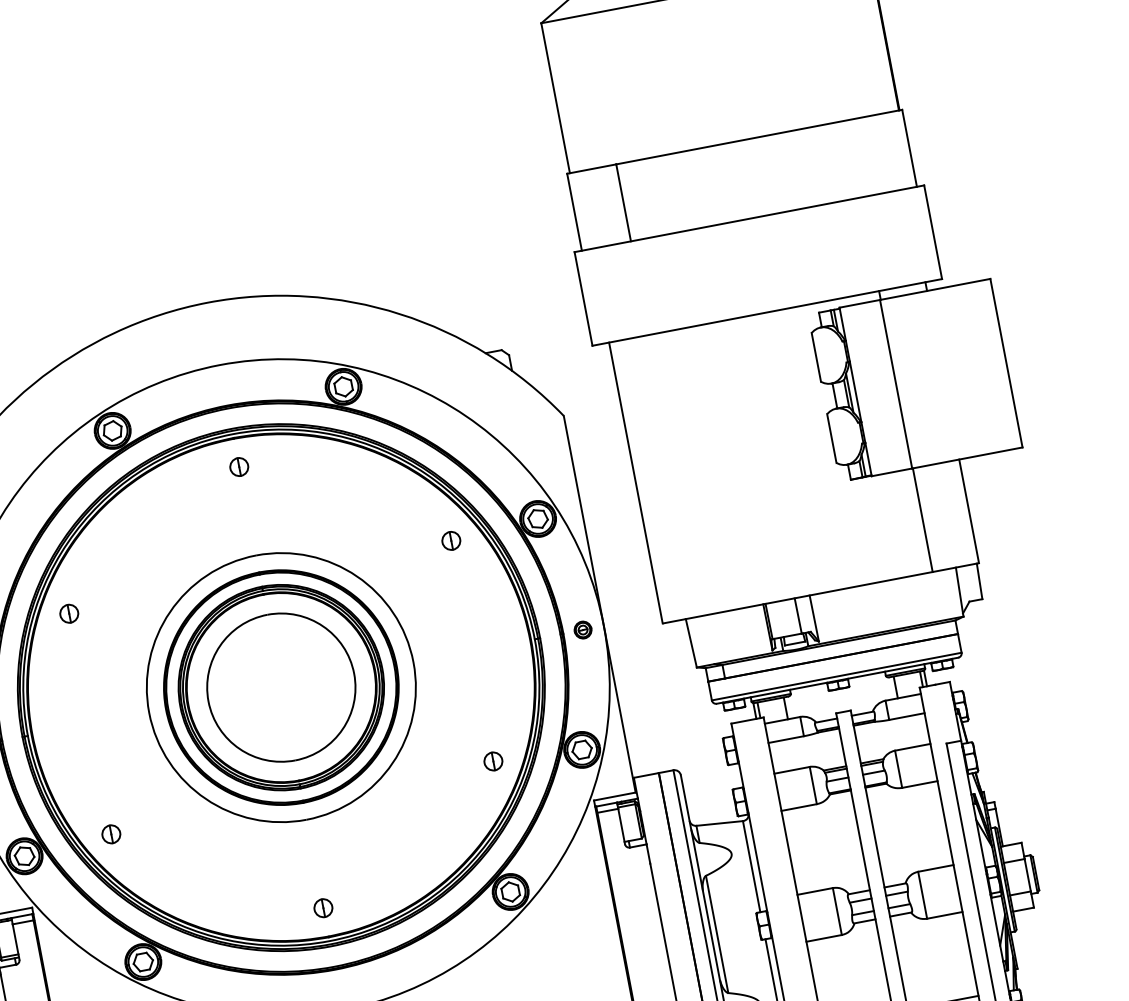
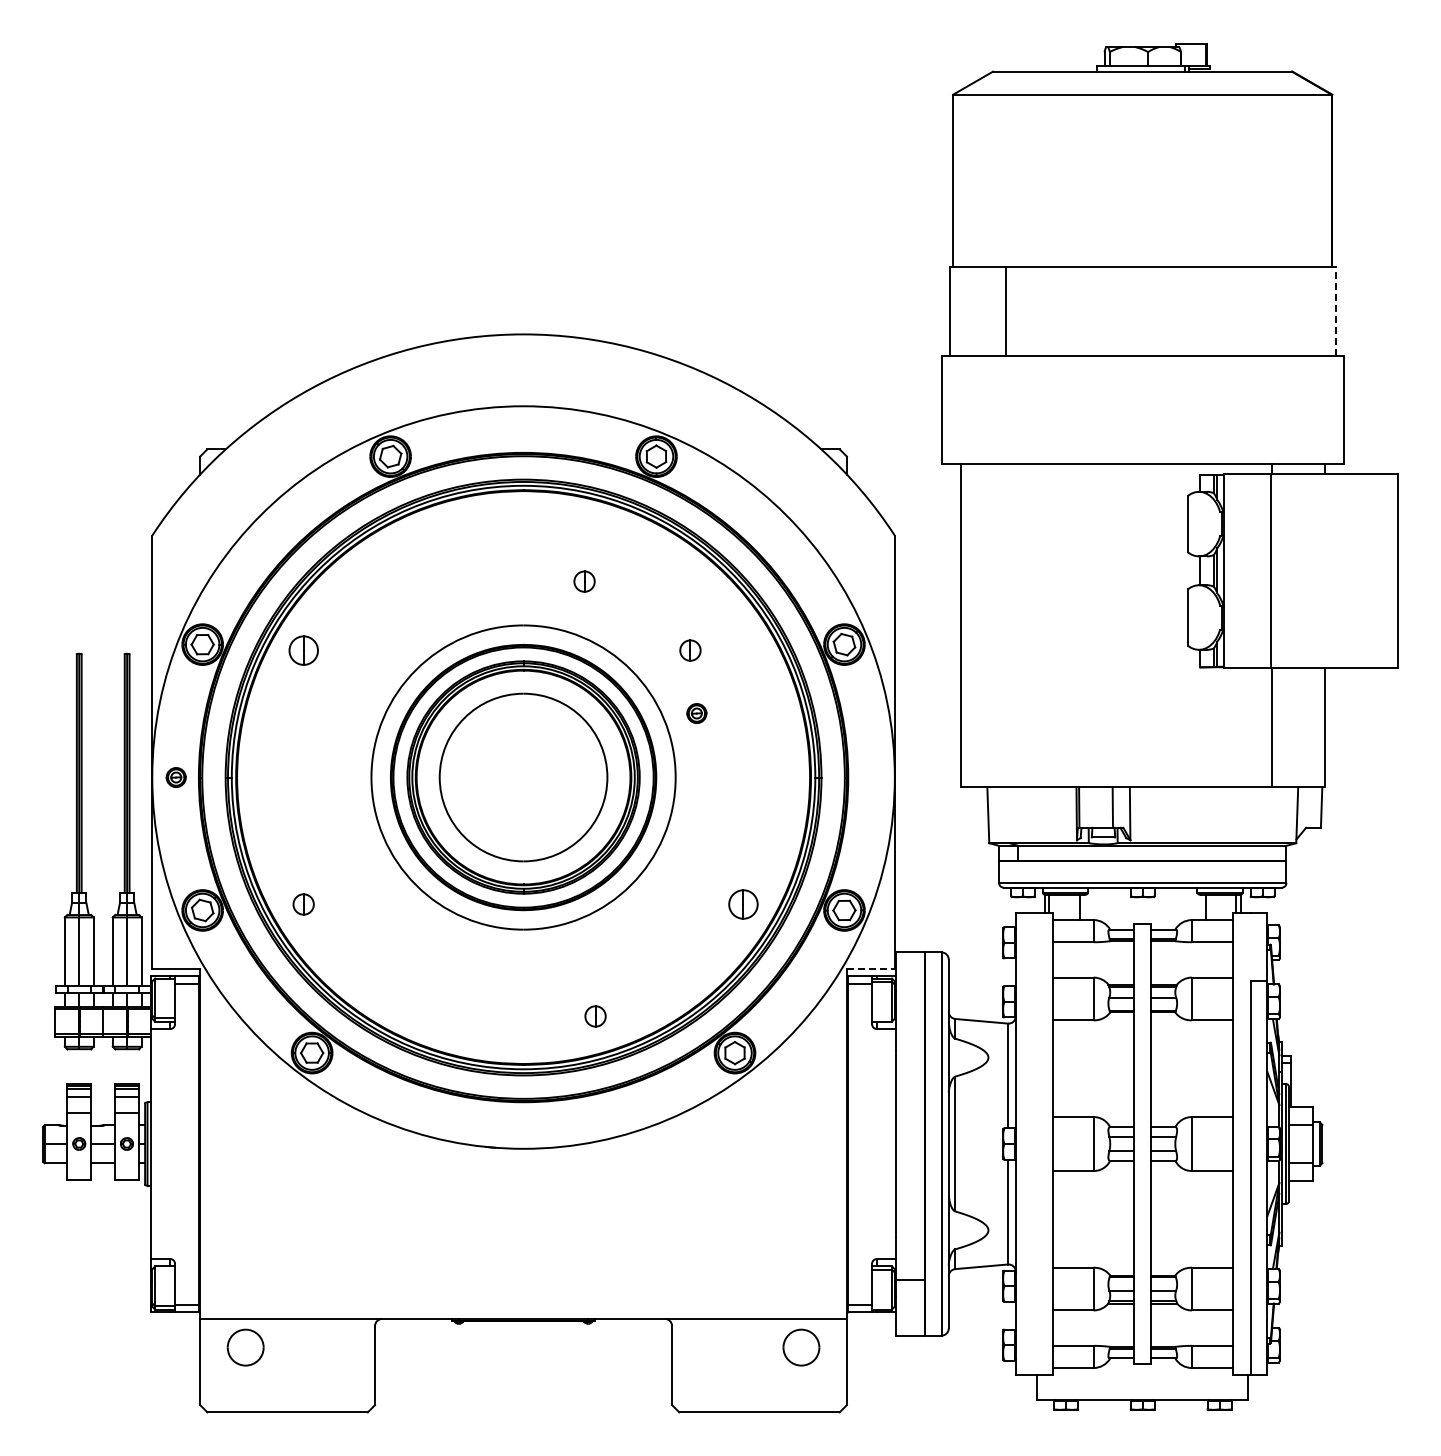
line: (909, 148) -> (1335, 311), solid -> dashed
part: (239, 466) -> (584, 581), moved
part: (451, 540) -> (690, 650), moved
part: (69, 613) -> (303, 650), size x1.4
part: (582, 630) -> (696, 713), moved
part: (493, 761) -> (743, 904), size x1.4
line: (614, 796) -> (870, 969), solid -> dashed
part: (323, 908) -> (595, 1016), moved

